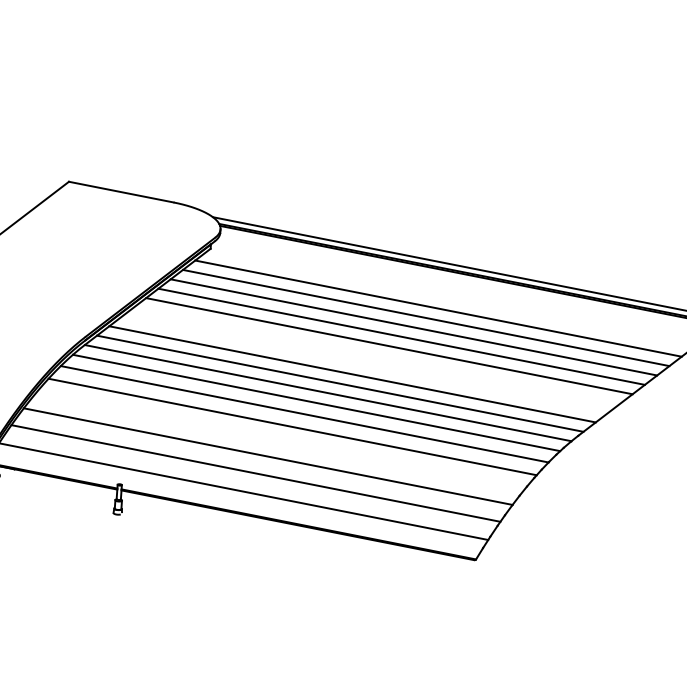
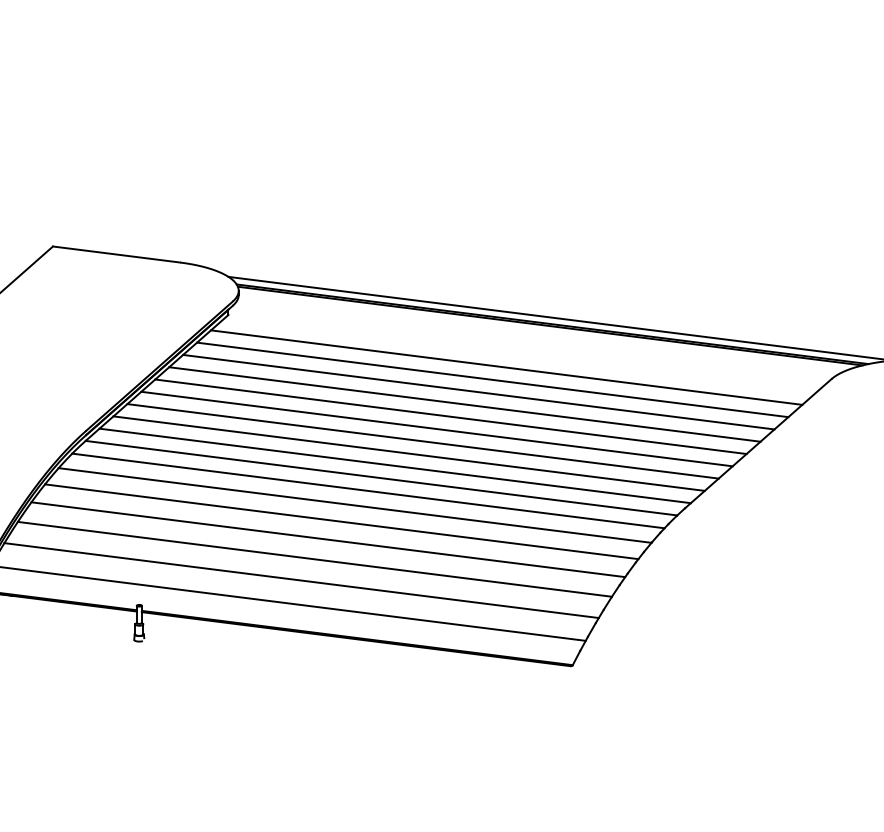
line: (376, 355) -> (436, 428), added
line: (364, 365) -> (422, 441), added
line: (280, 440) -> (328, 539), added

